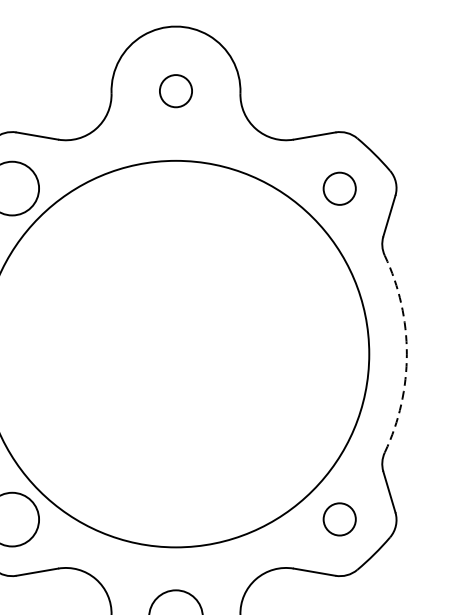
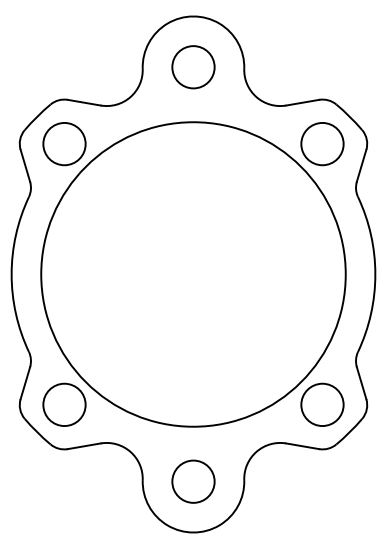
circle: (176, 91) -> (193, 67), size x1.67
circle: (339, 189) -> (322, 144), size x1.67
arc: (407, 354) -> (375, 274), dashed -> solid
circle: (339, 519) -> (322, 404), size x1.67

